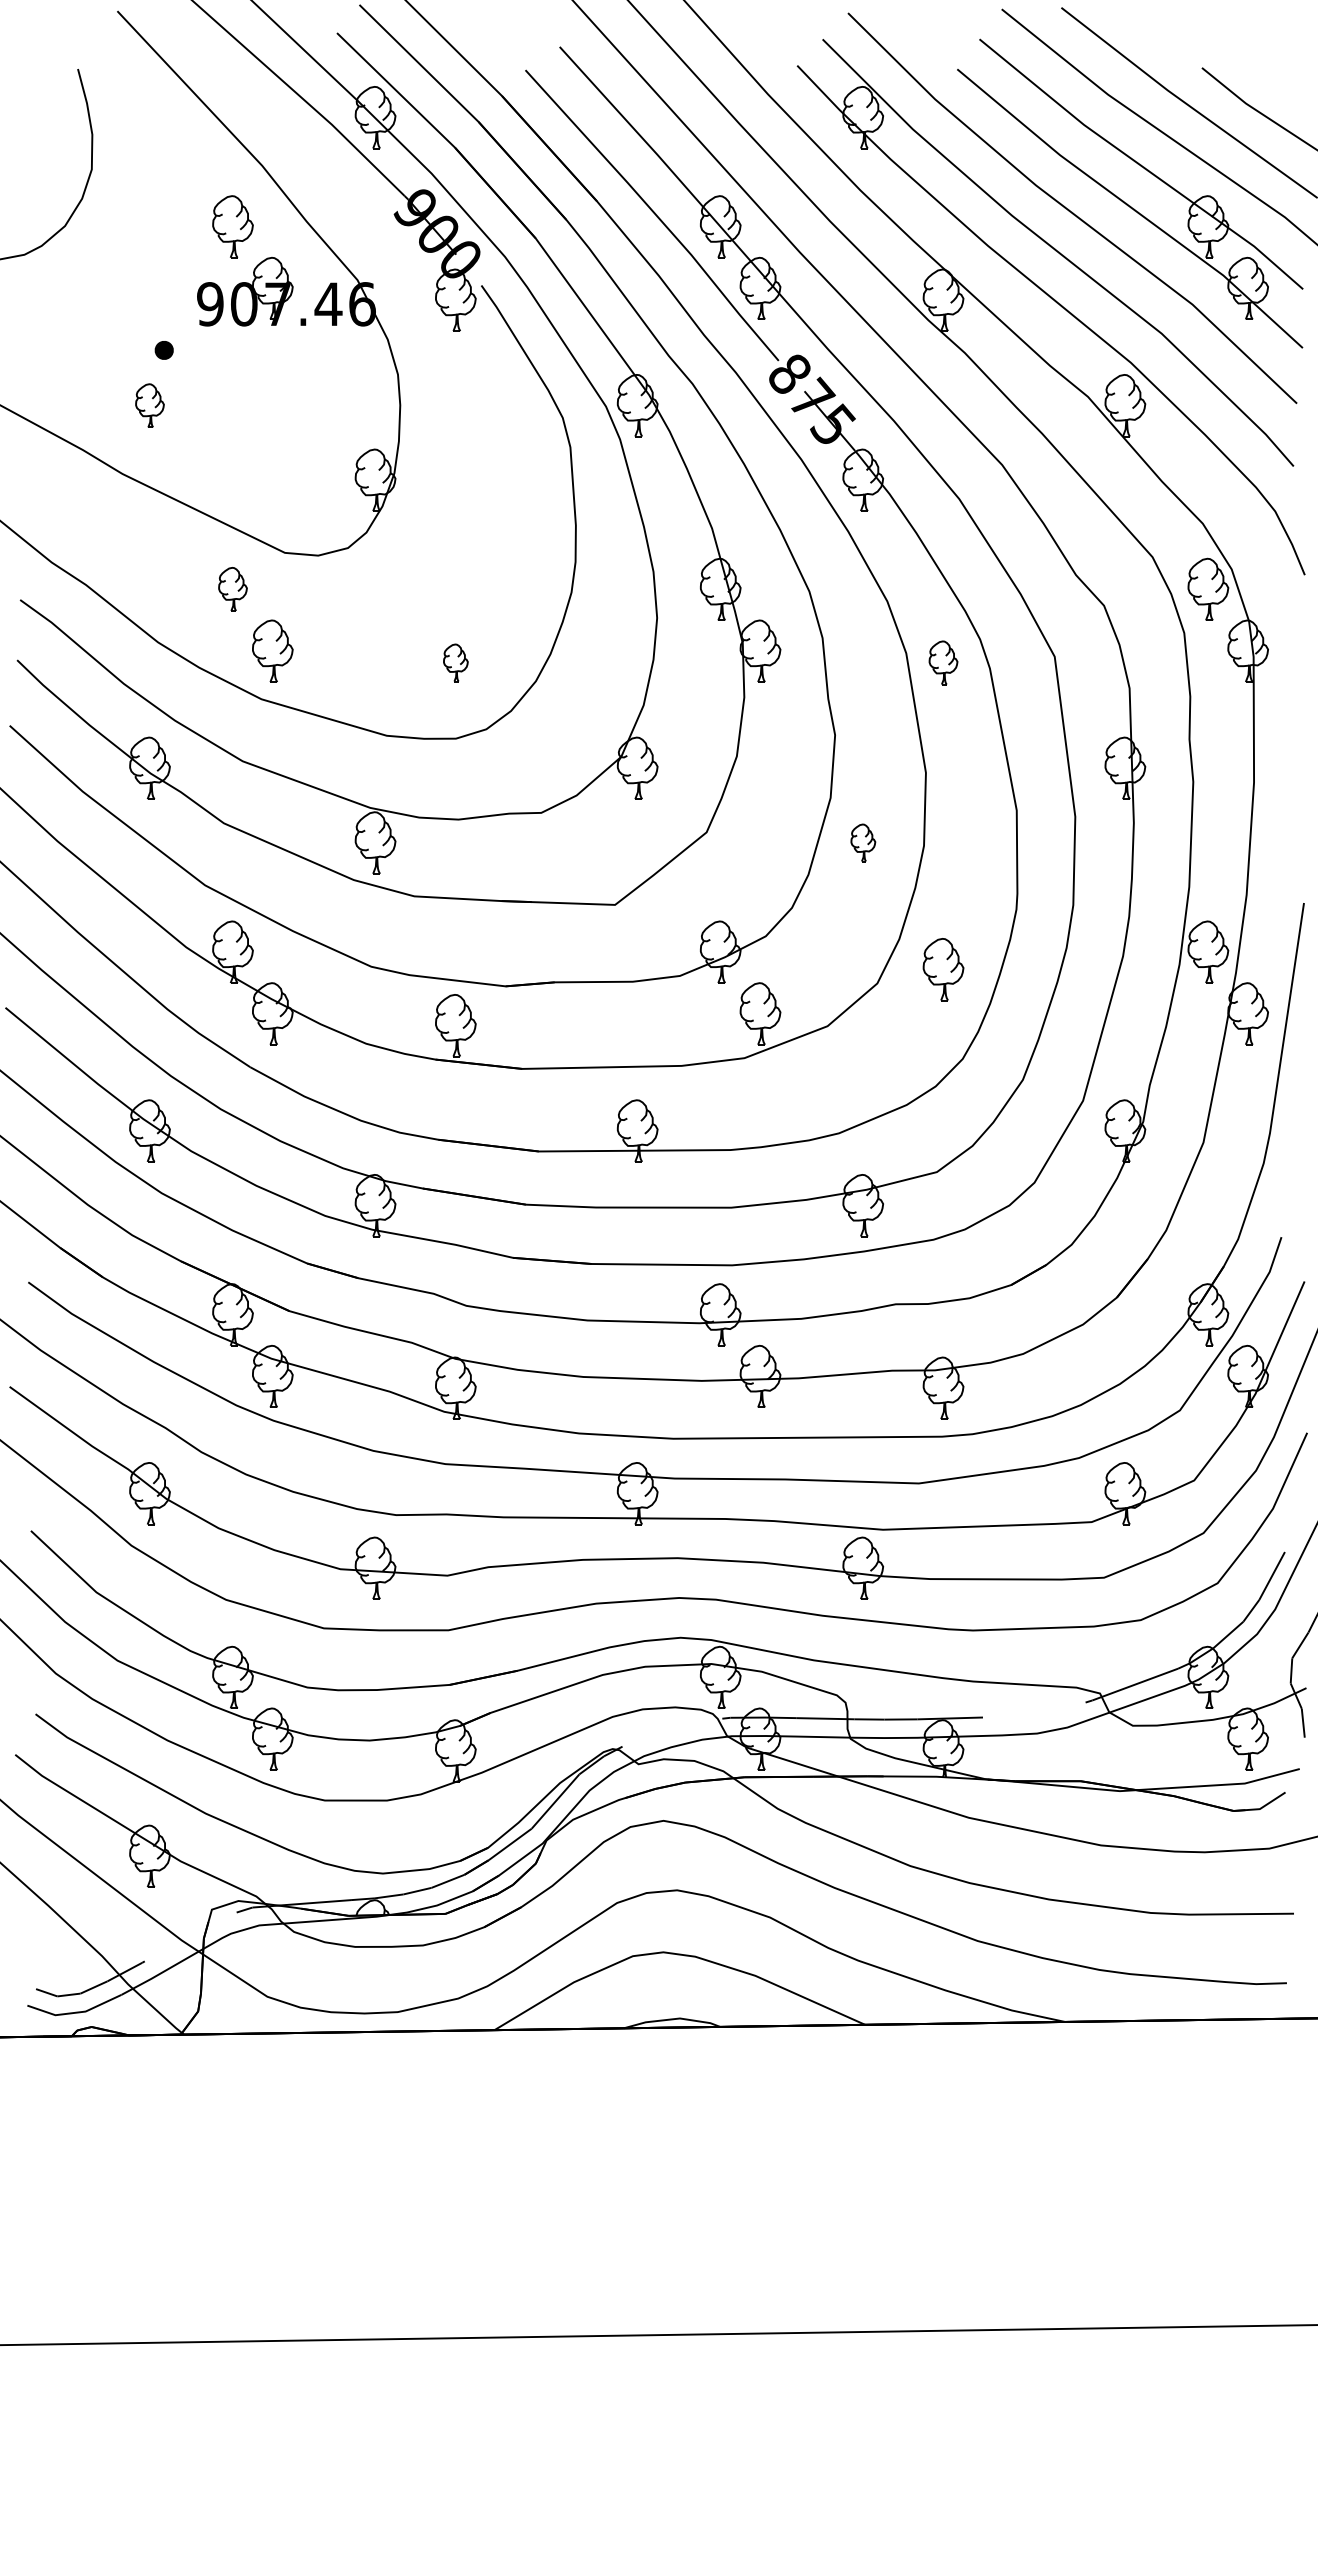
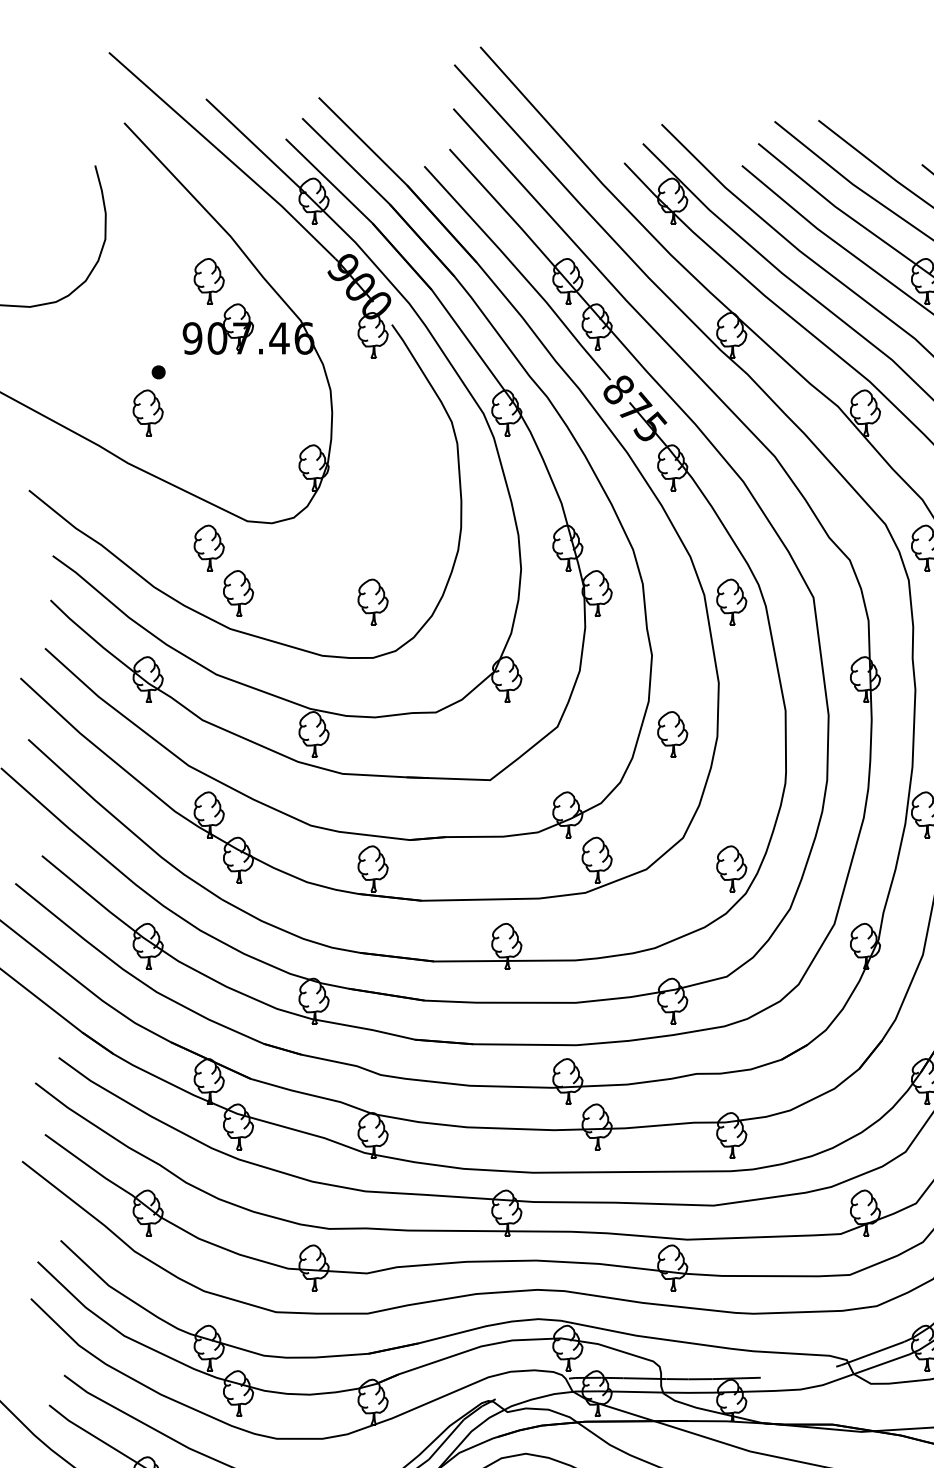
part: (149, 405) -> (147, 412), size x1.43
part: (232, 588) -> (208, 547), size x1.43
part: (455, 662) -> (372, 601), size x1.67
part: (943, 662) -> (731, 601), size x1.43
part: (863, 842) -> (672, 734), size x1.67
part: (943, 969) -> (731, 868), moved

